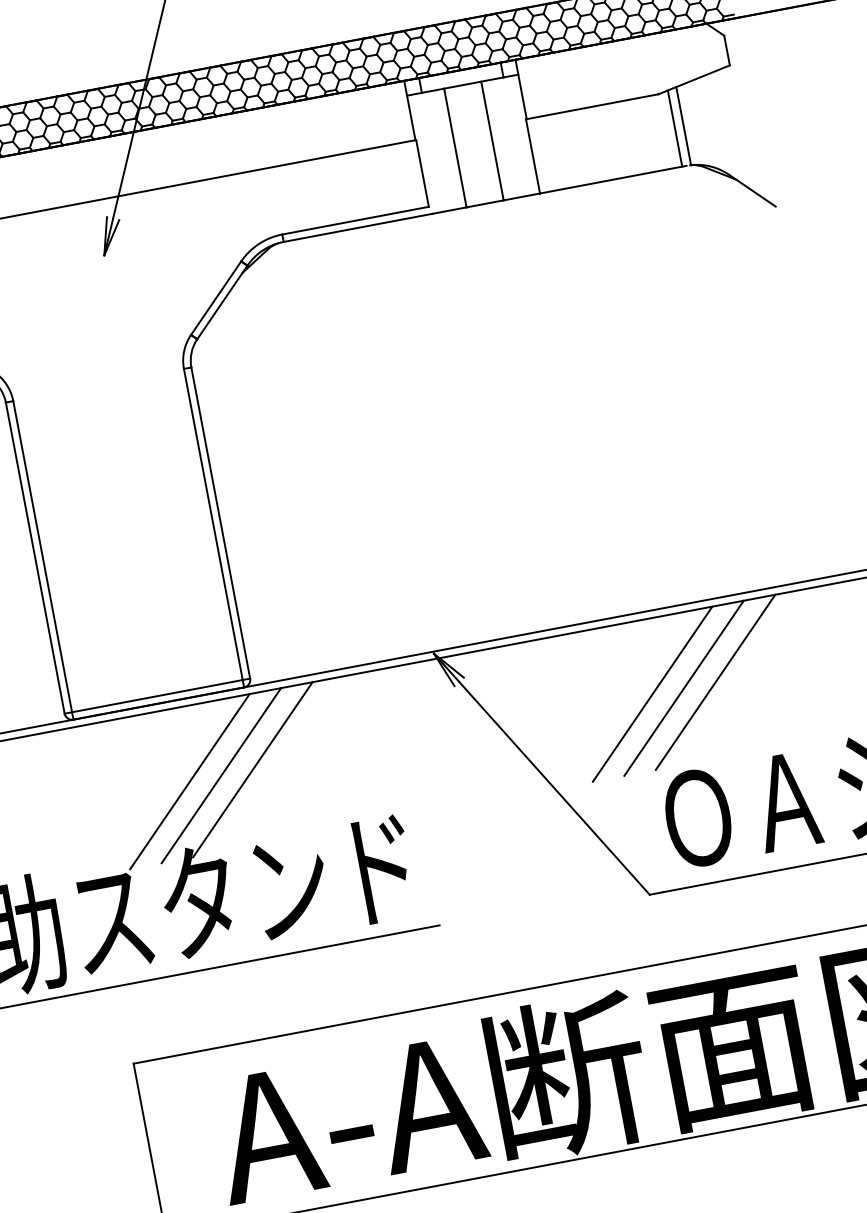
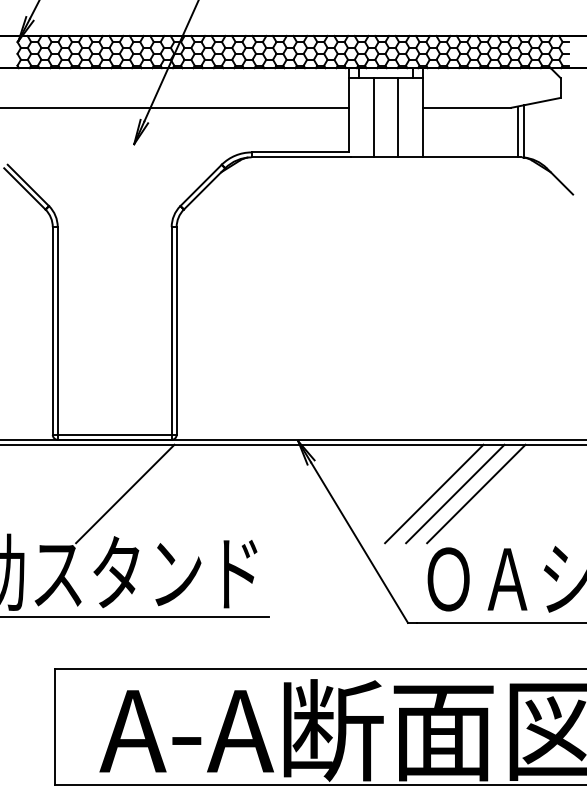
line: (253, 769) -> (167, 493), removed
line: (221, 774) -> (146, 493), removed

